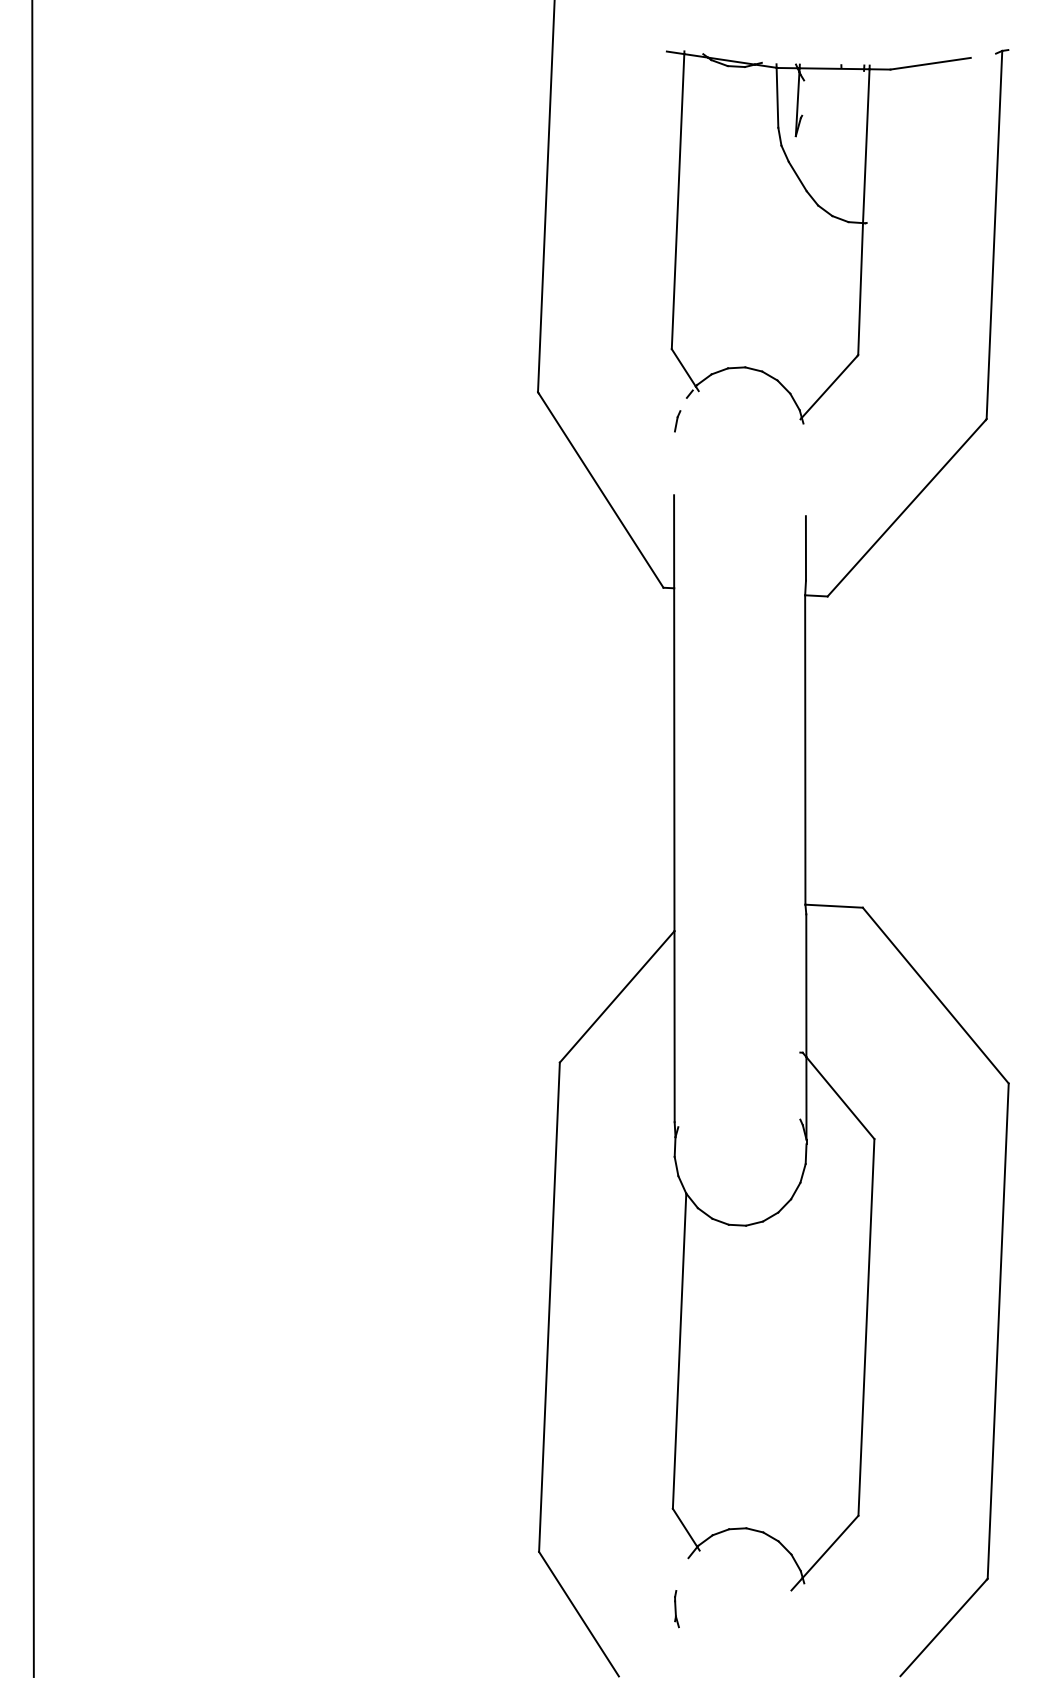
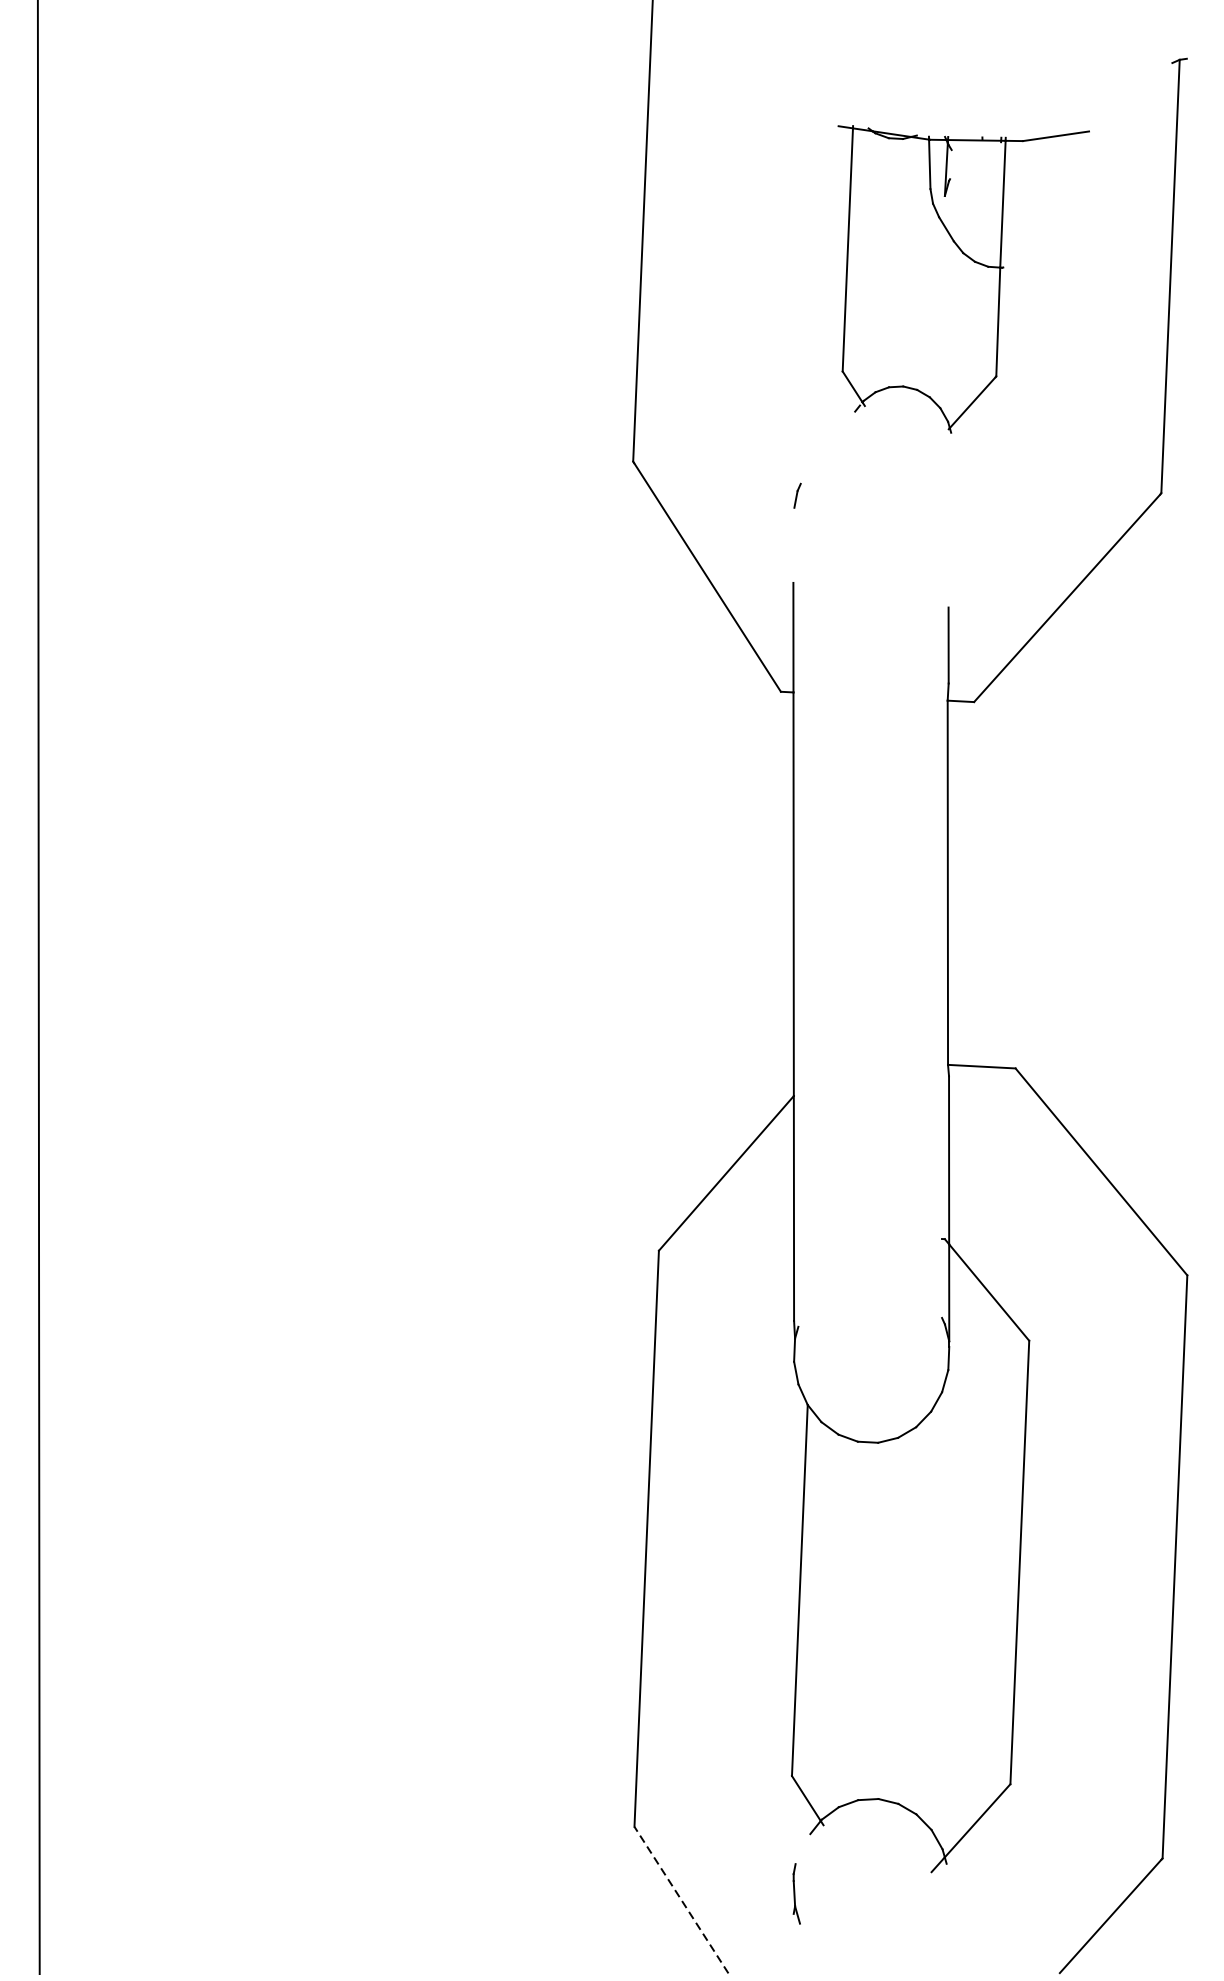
part: (818, 237) -> (963, 279), size x0.7
part: (676, 1609) -> (796, 1894), size x1.4
line: (579, 1614) -> (682, 1900), solid -> dashed

